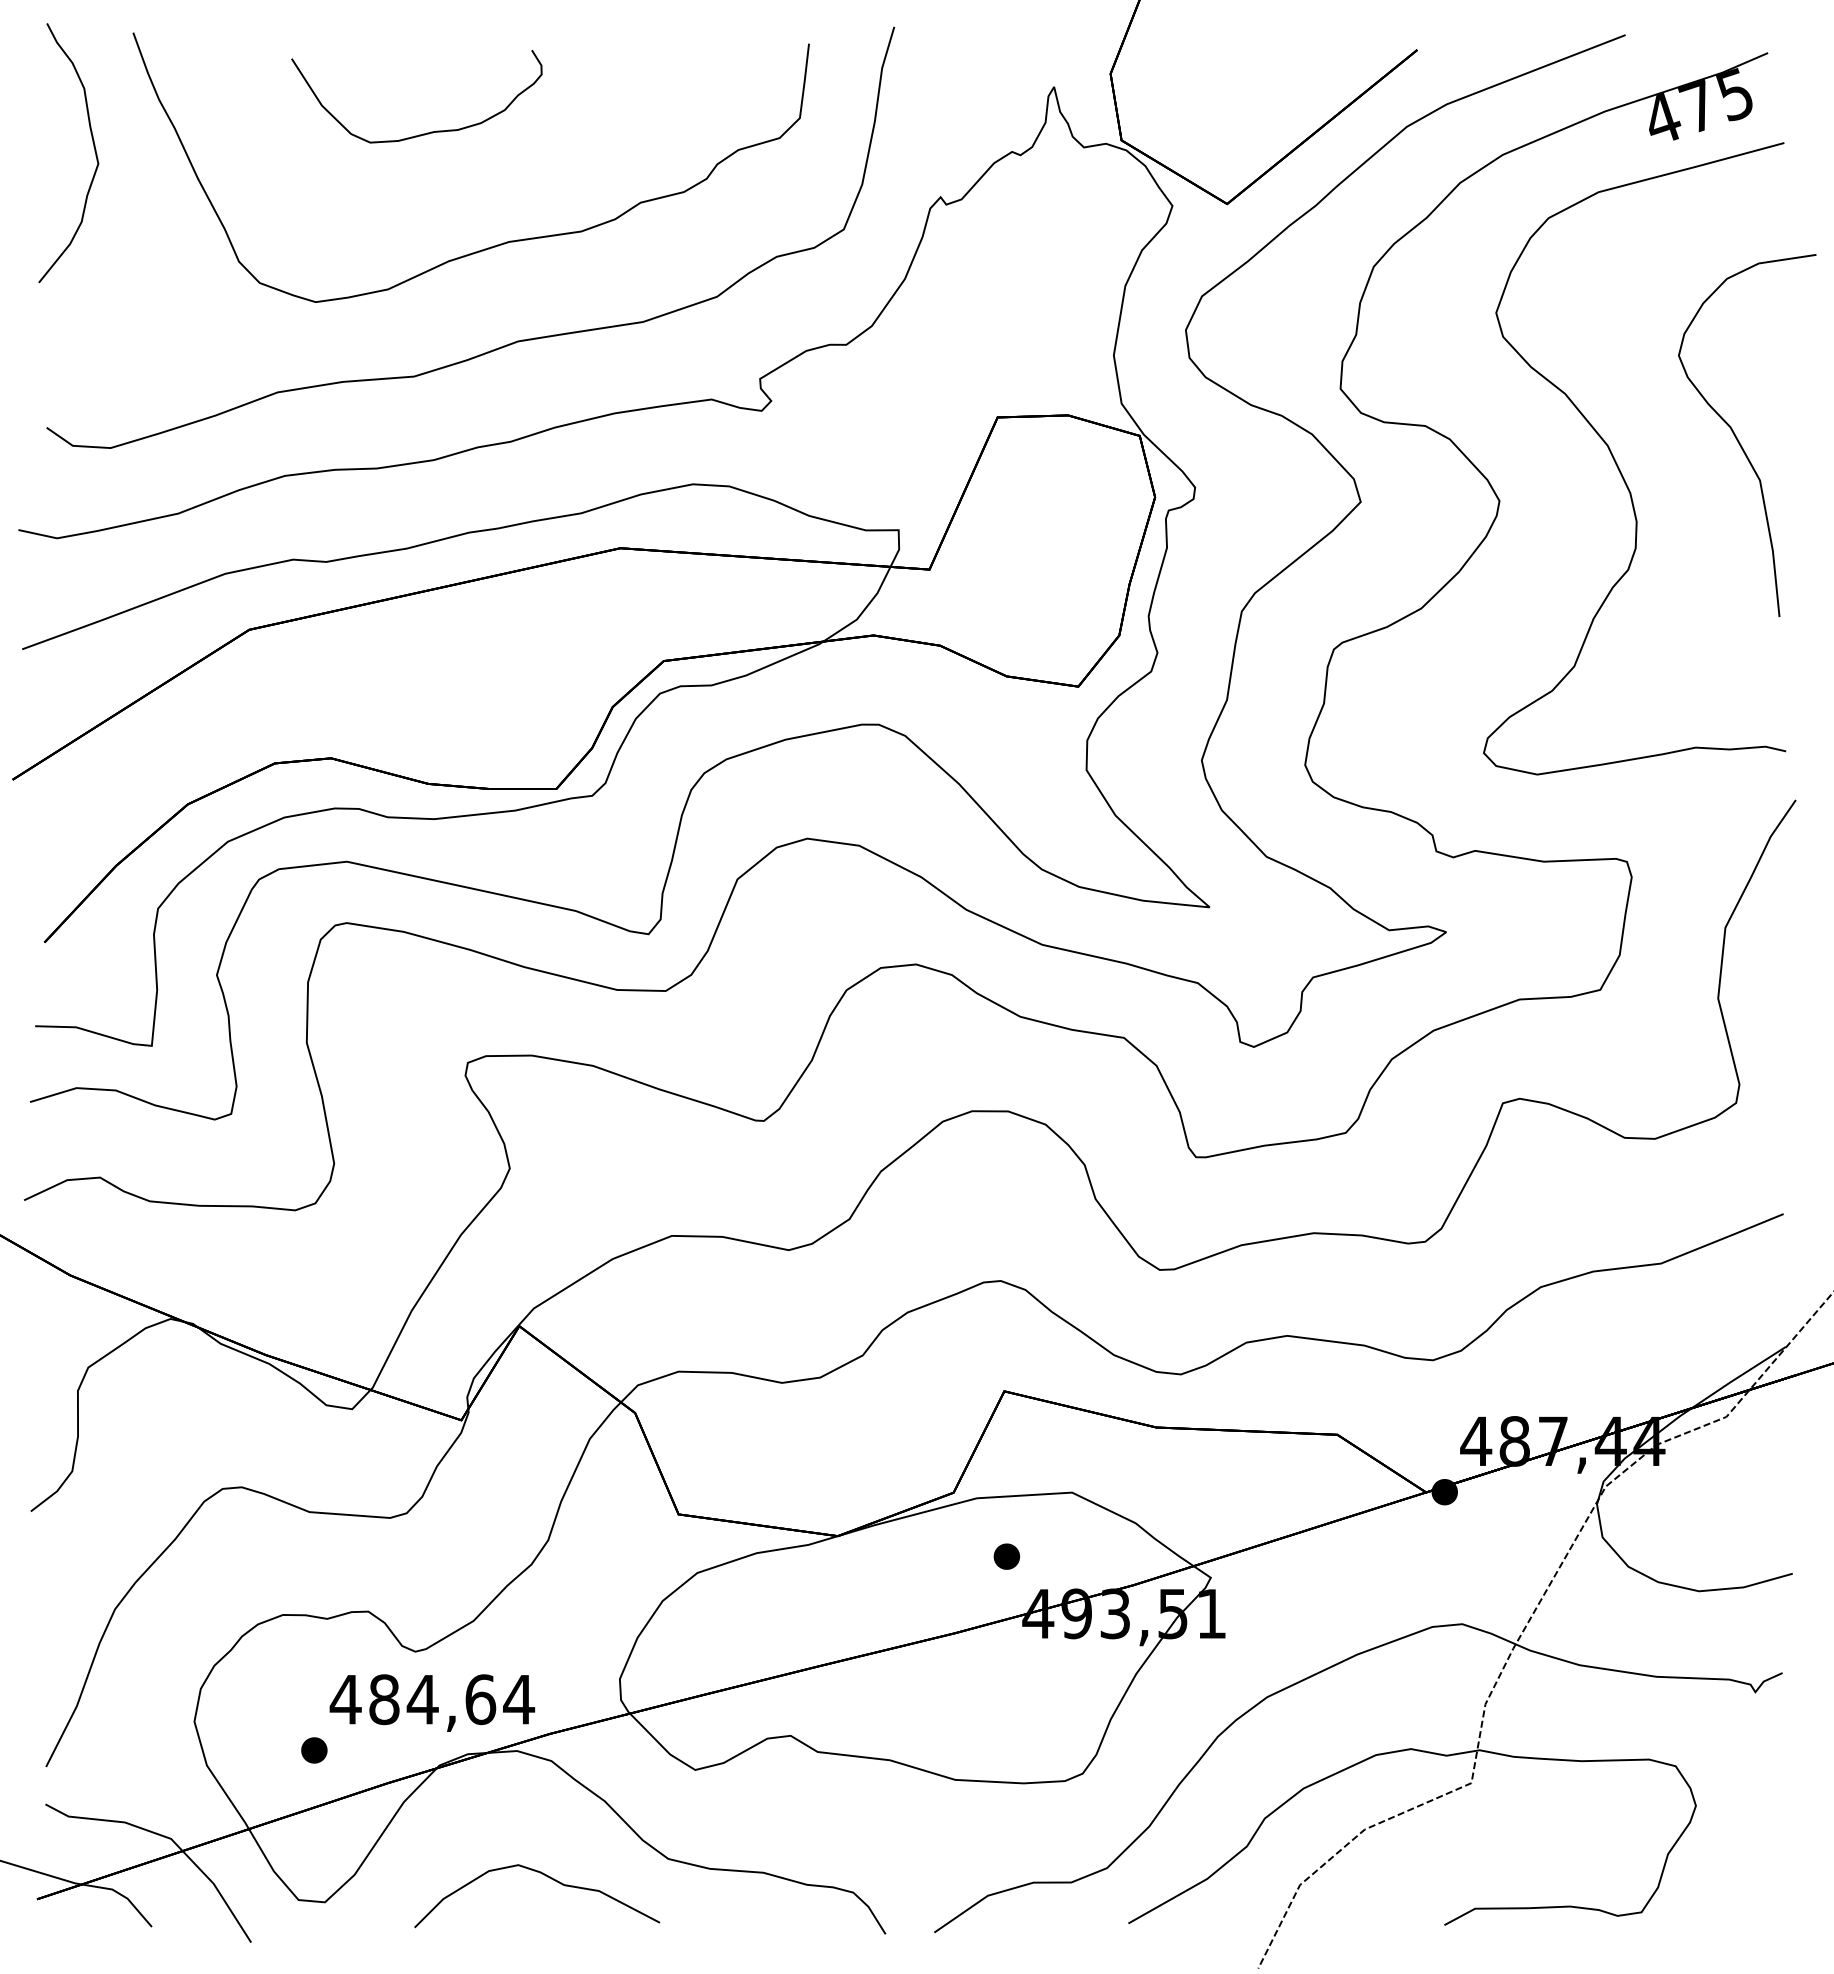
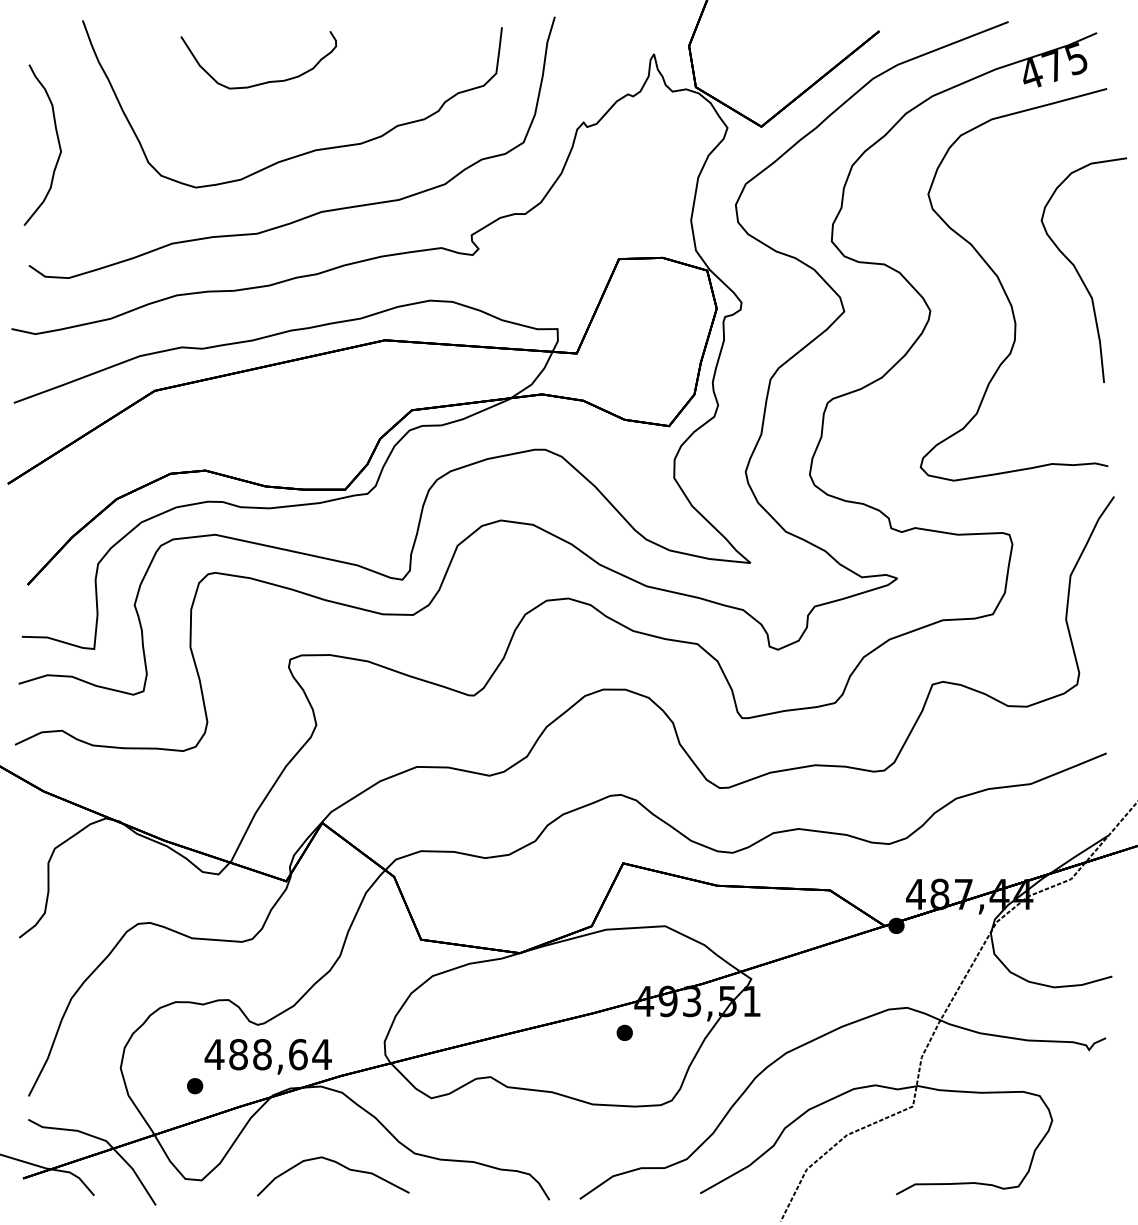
curve: (92, 145) -> (57, 140), moved
part: (1006, 1555) -> (624, 1032), moved
text: (422, 1699) -> (262, 1054), 484,64 -> 488,64

